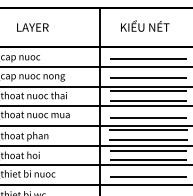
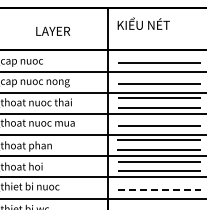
text: (144, 25) -> (143, 23), moved
text: (32, 26) -> (52, 30), moved
line: (148, 176) -> (159, 189), solid -> dashed

